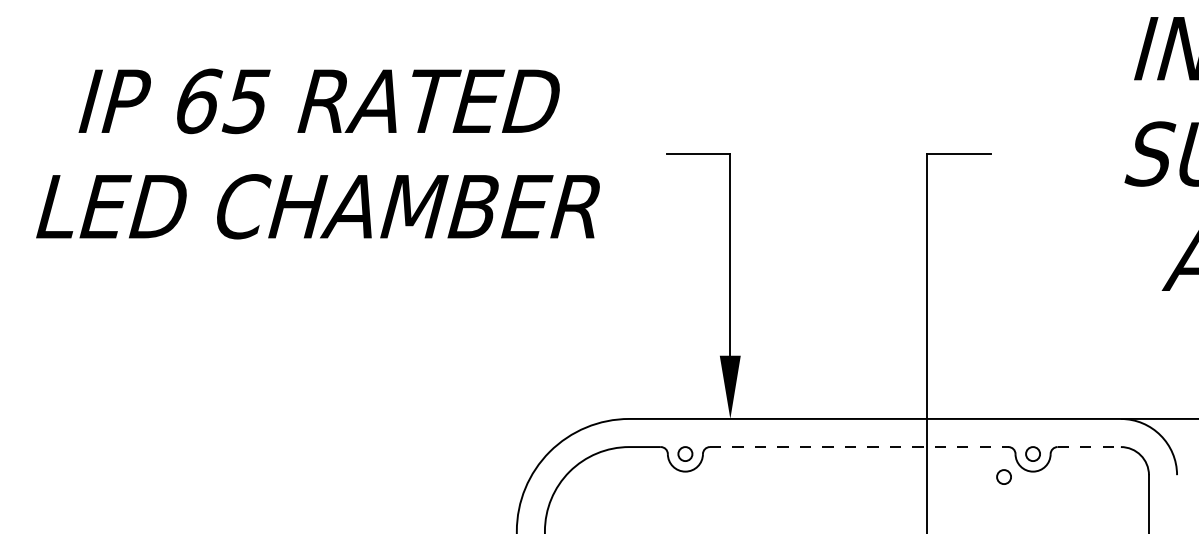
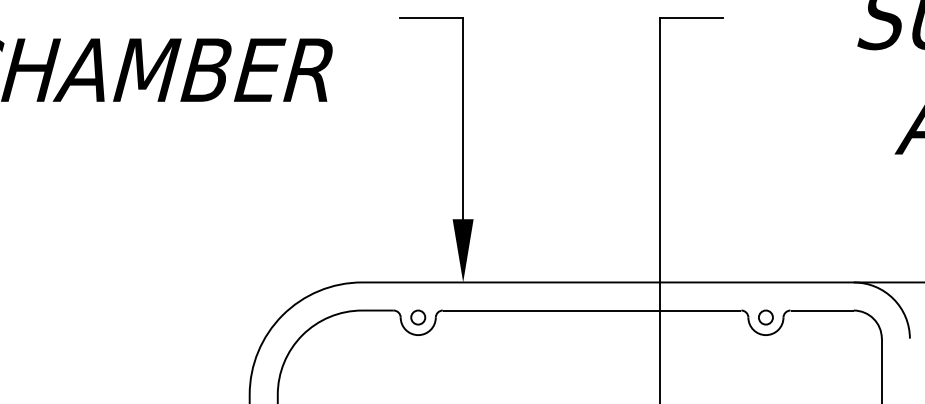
line: (859, 447) -> (592, 310), dashed -> solid
line: (1089, 447) -> (822, 310), dashed -> solid
circle: (1003, 476) -> (736, 339), removed

